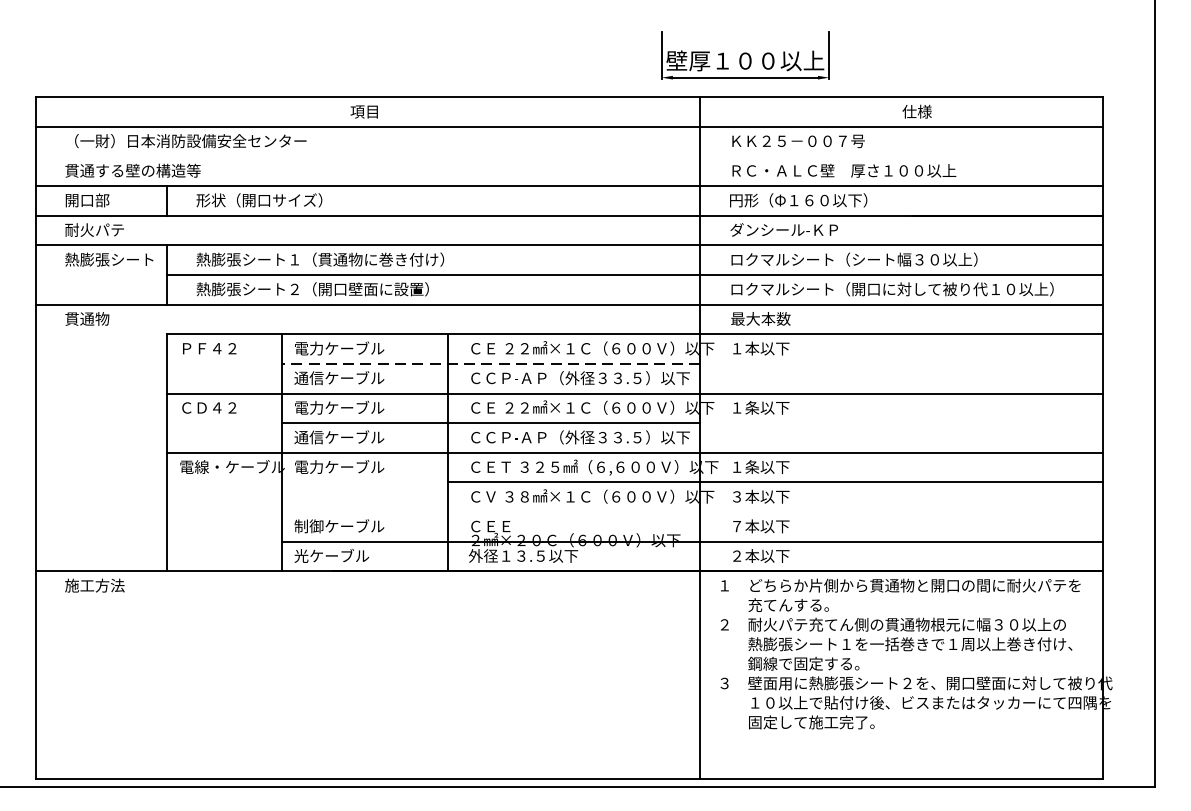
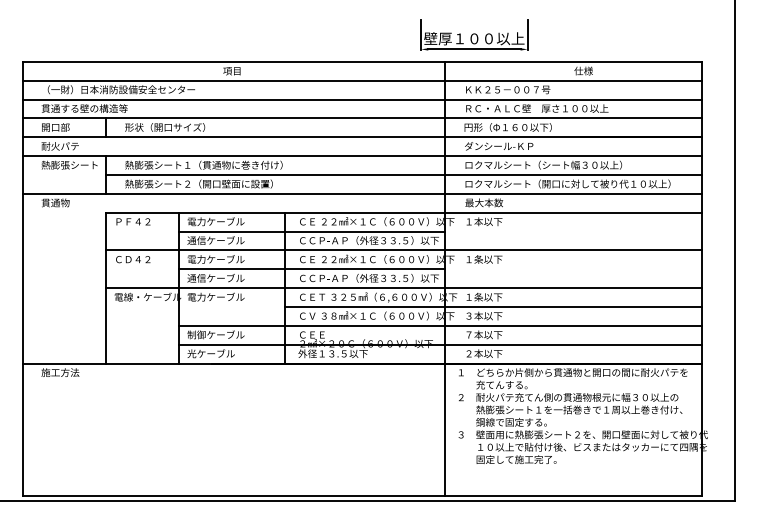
line: (567, 156) -> (361, 99), added
line: (489, 363) -> (311, 231), dashed -> solid
line: (692, 511) -> (440, 325), added

